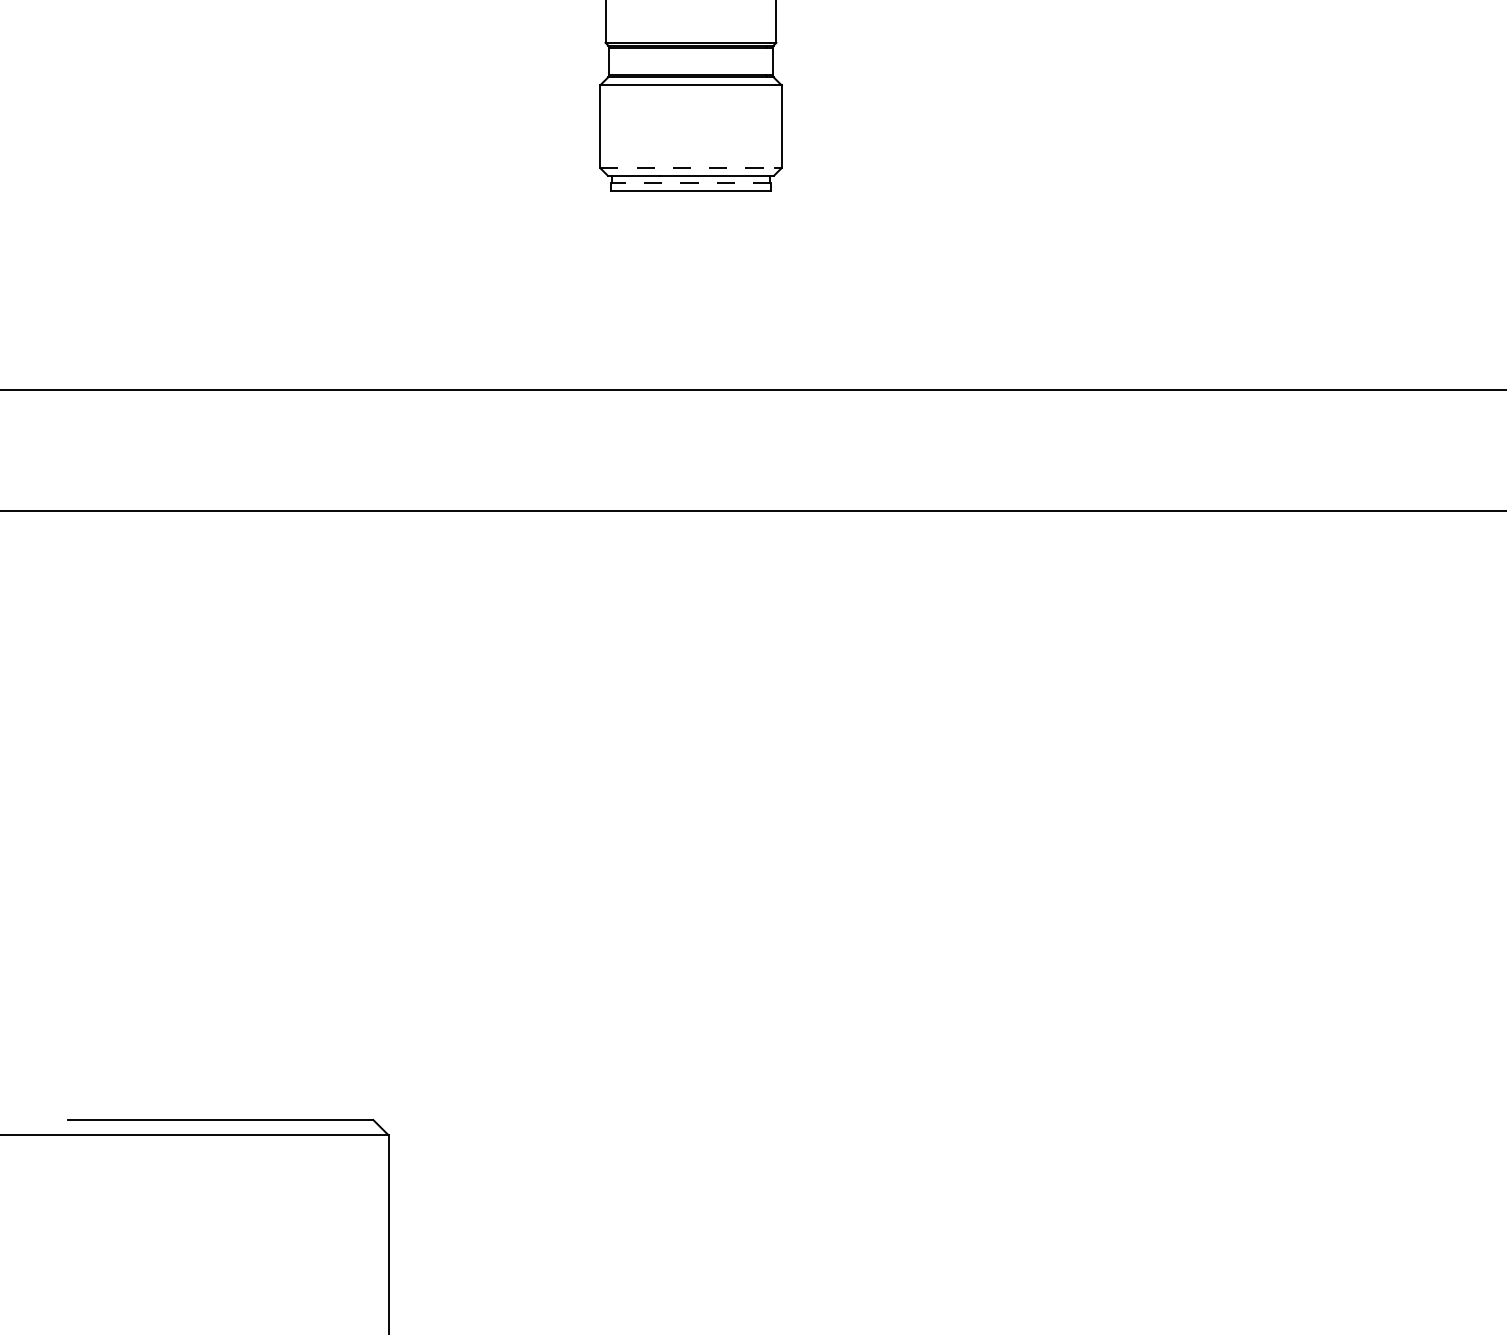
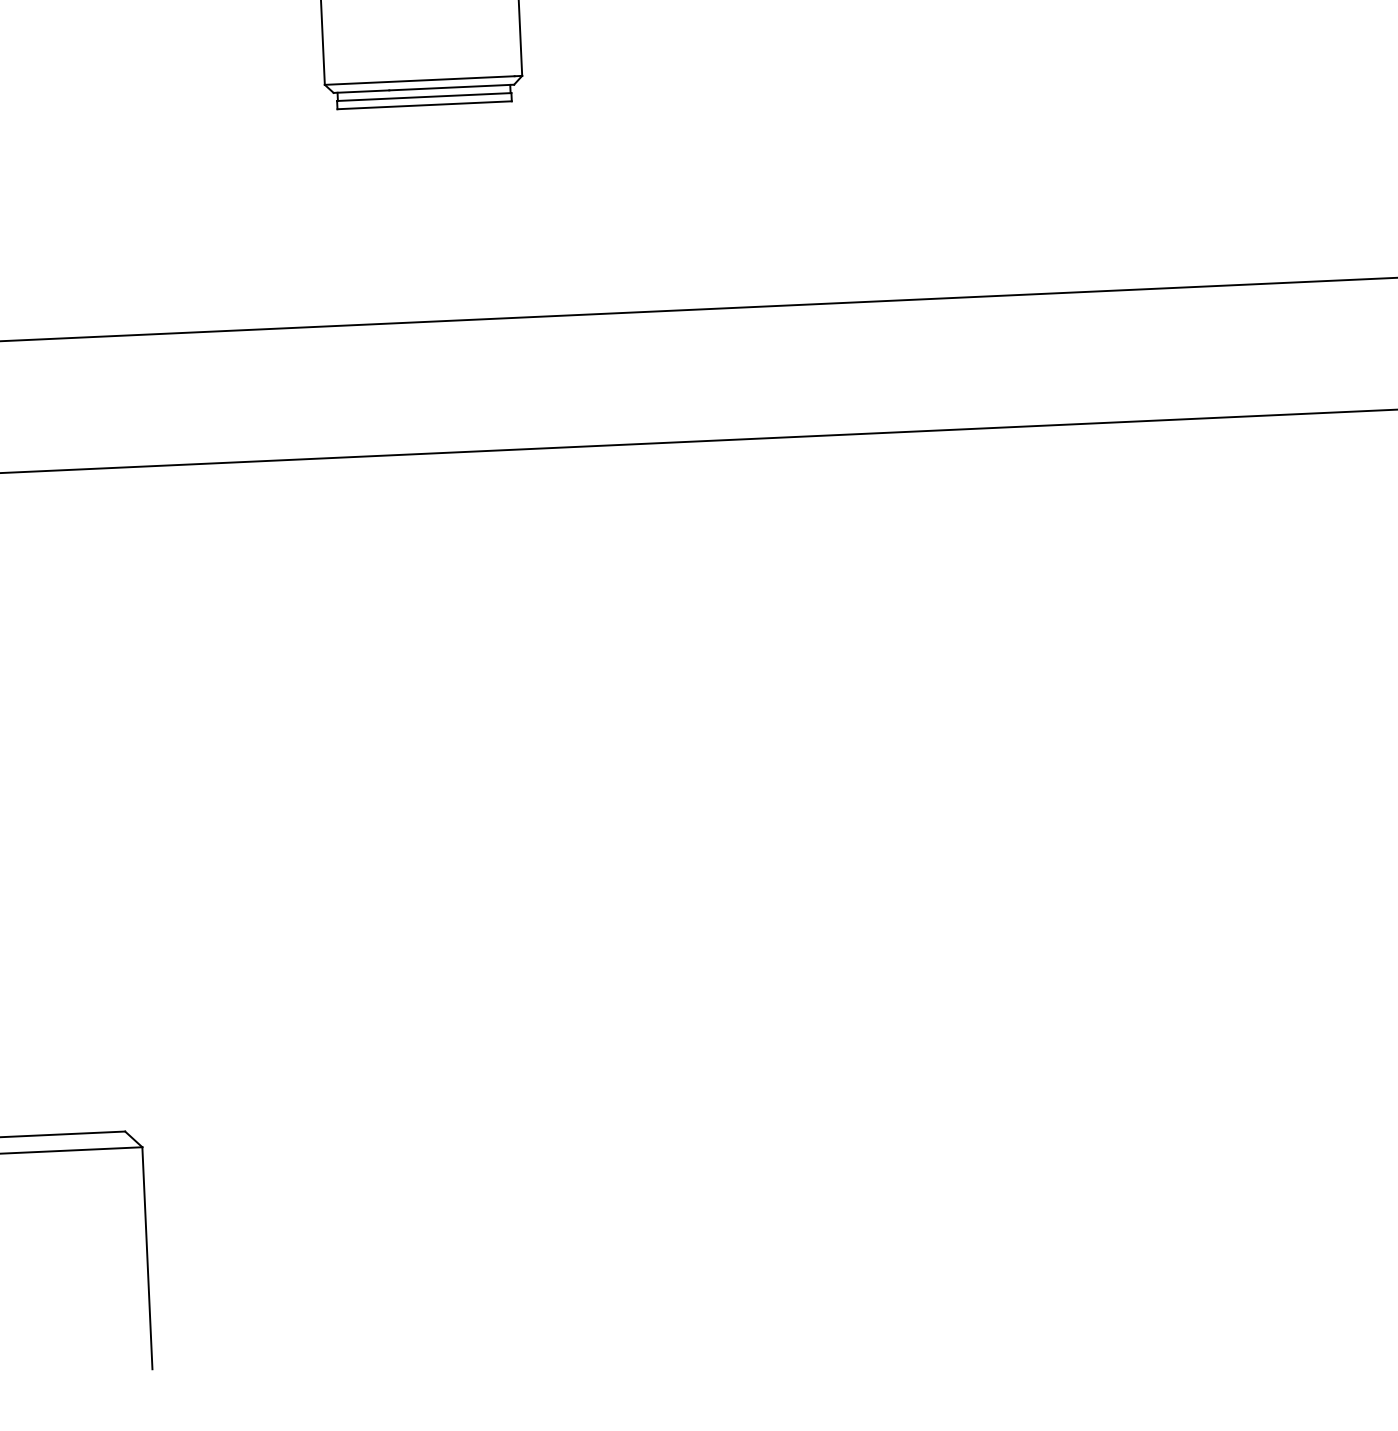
line: (688, 168) -> (420, 80), dashed -> solid
line: (690, 183) -> (423, 97), dashed -> solid

